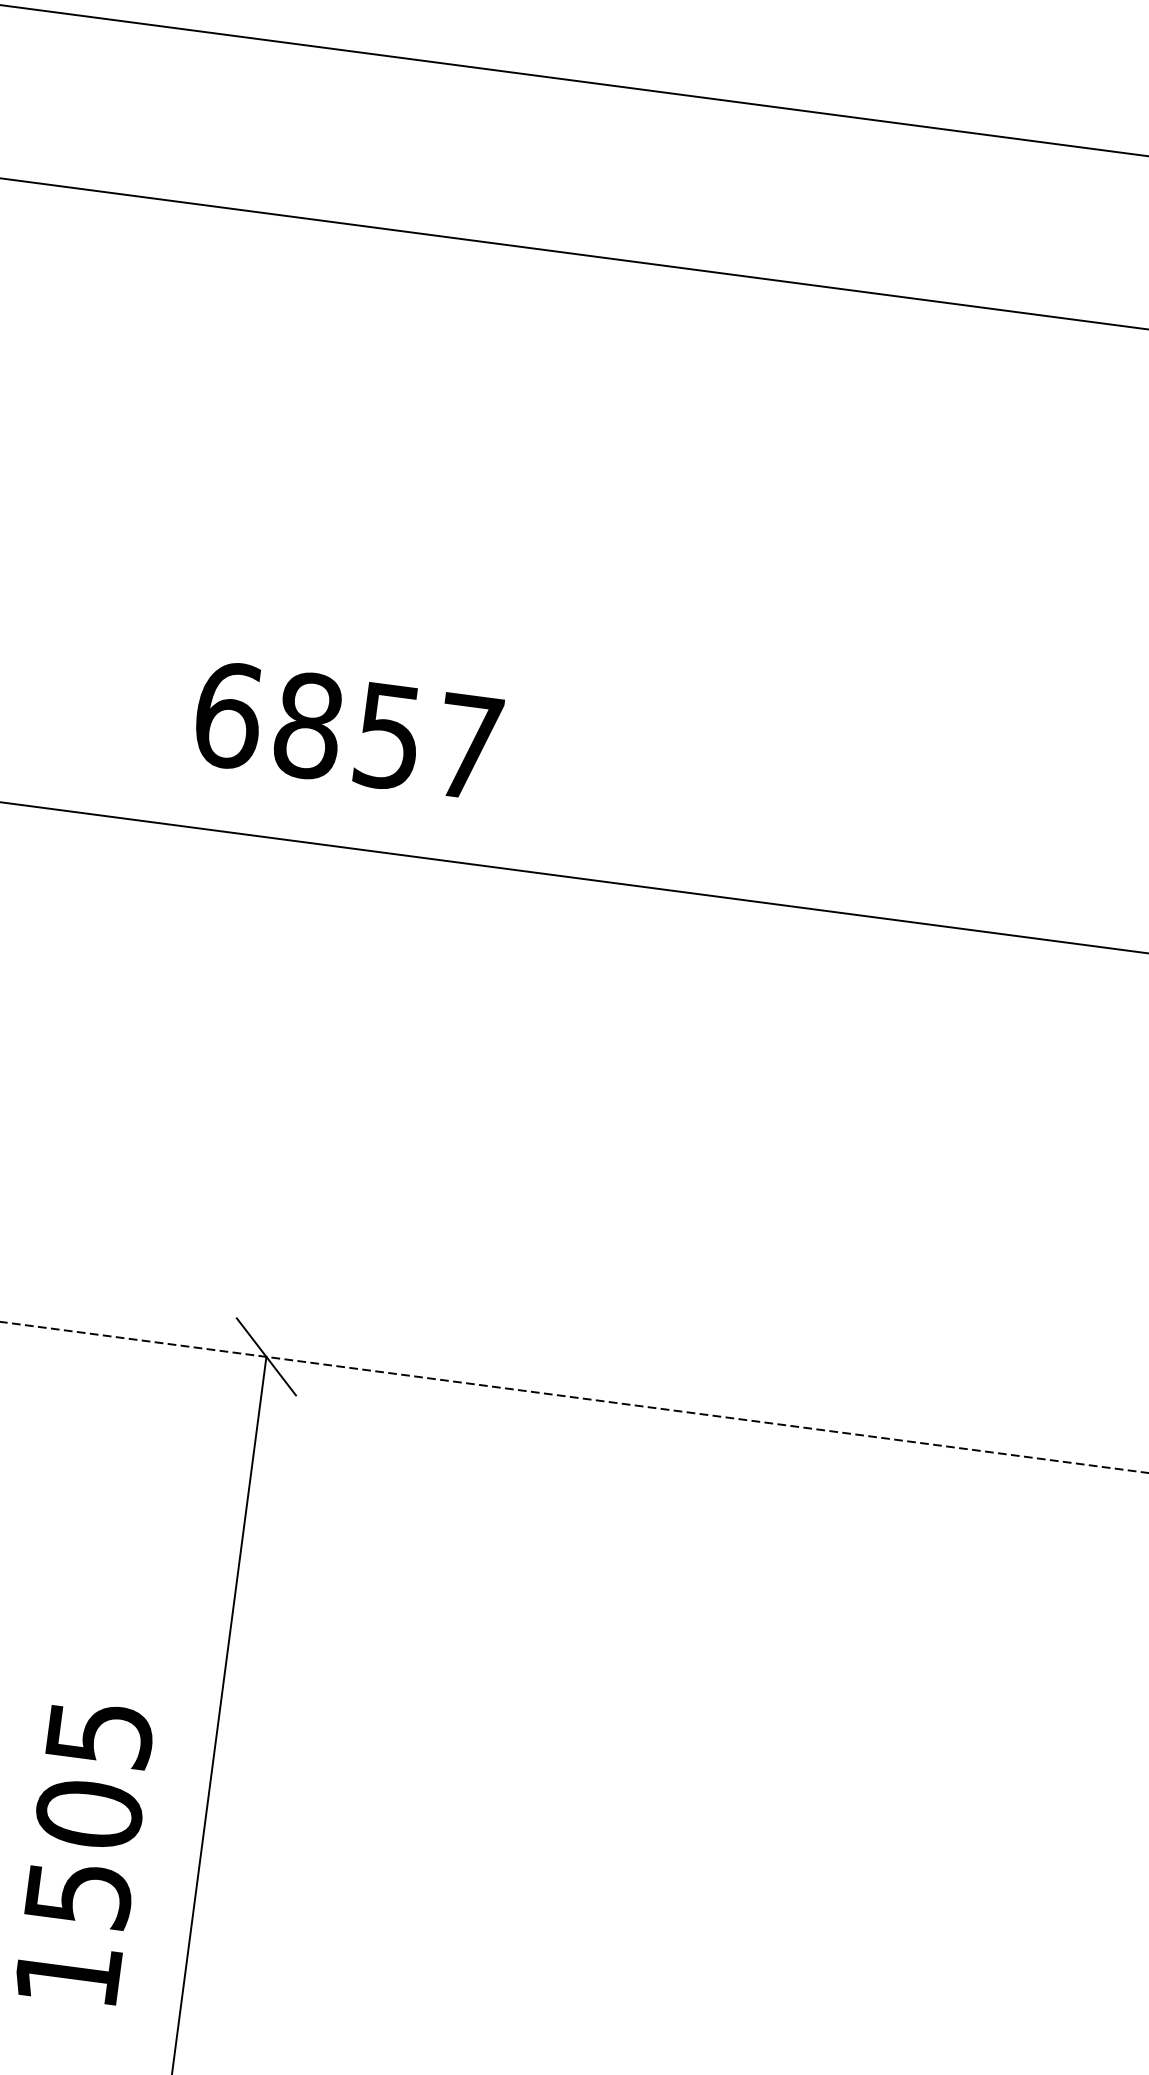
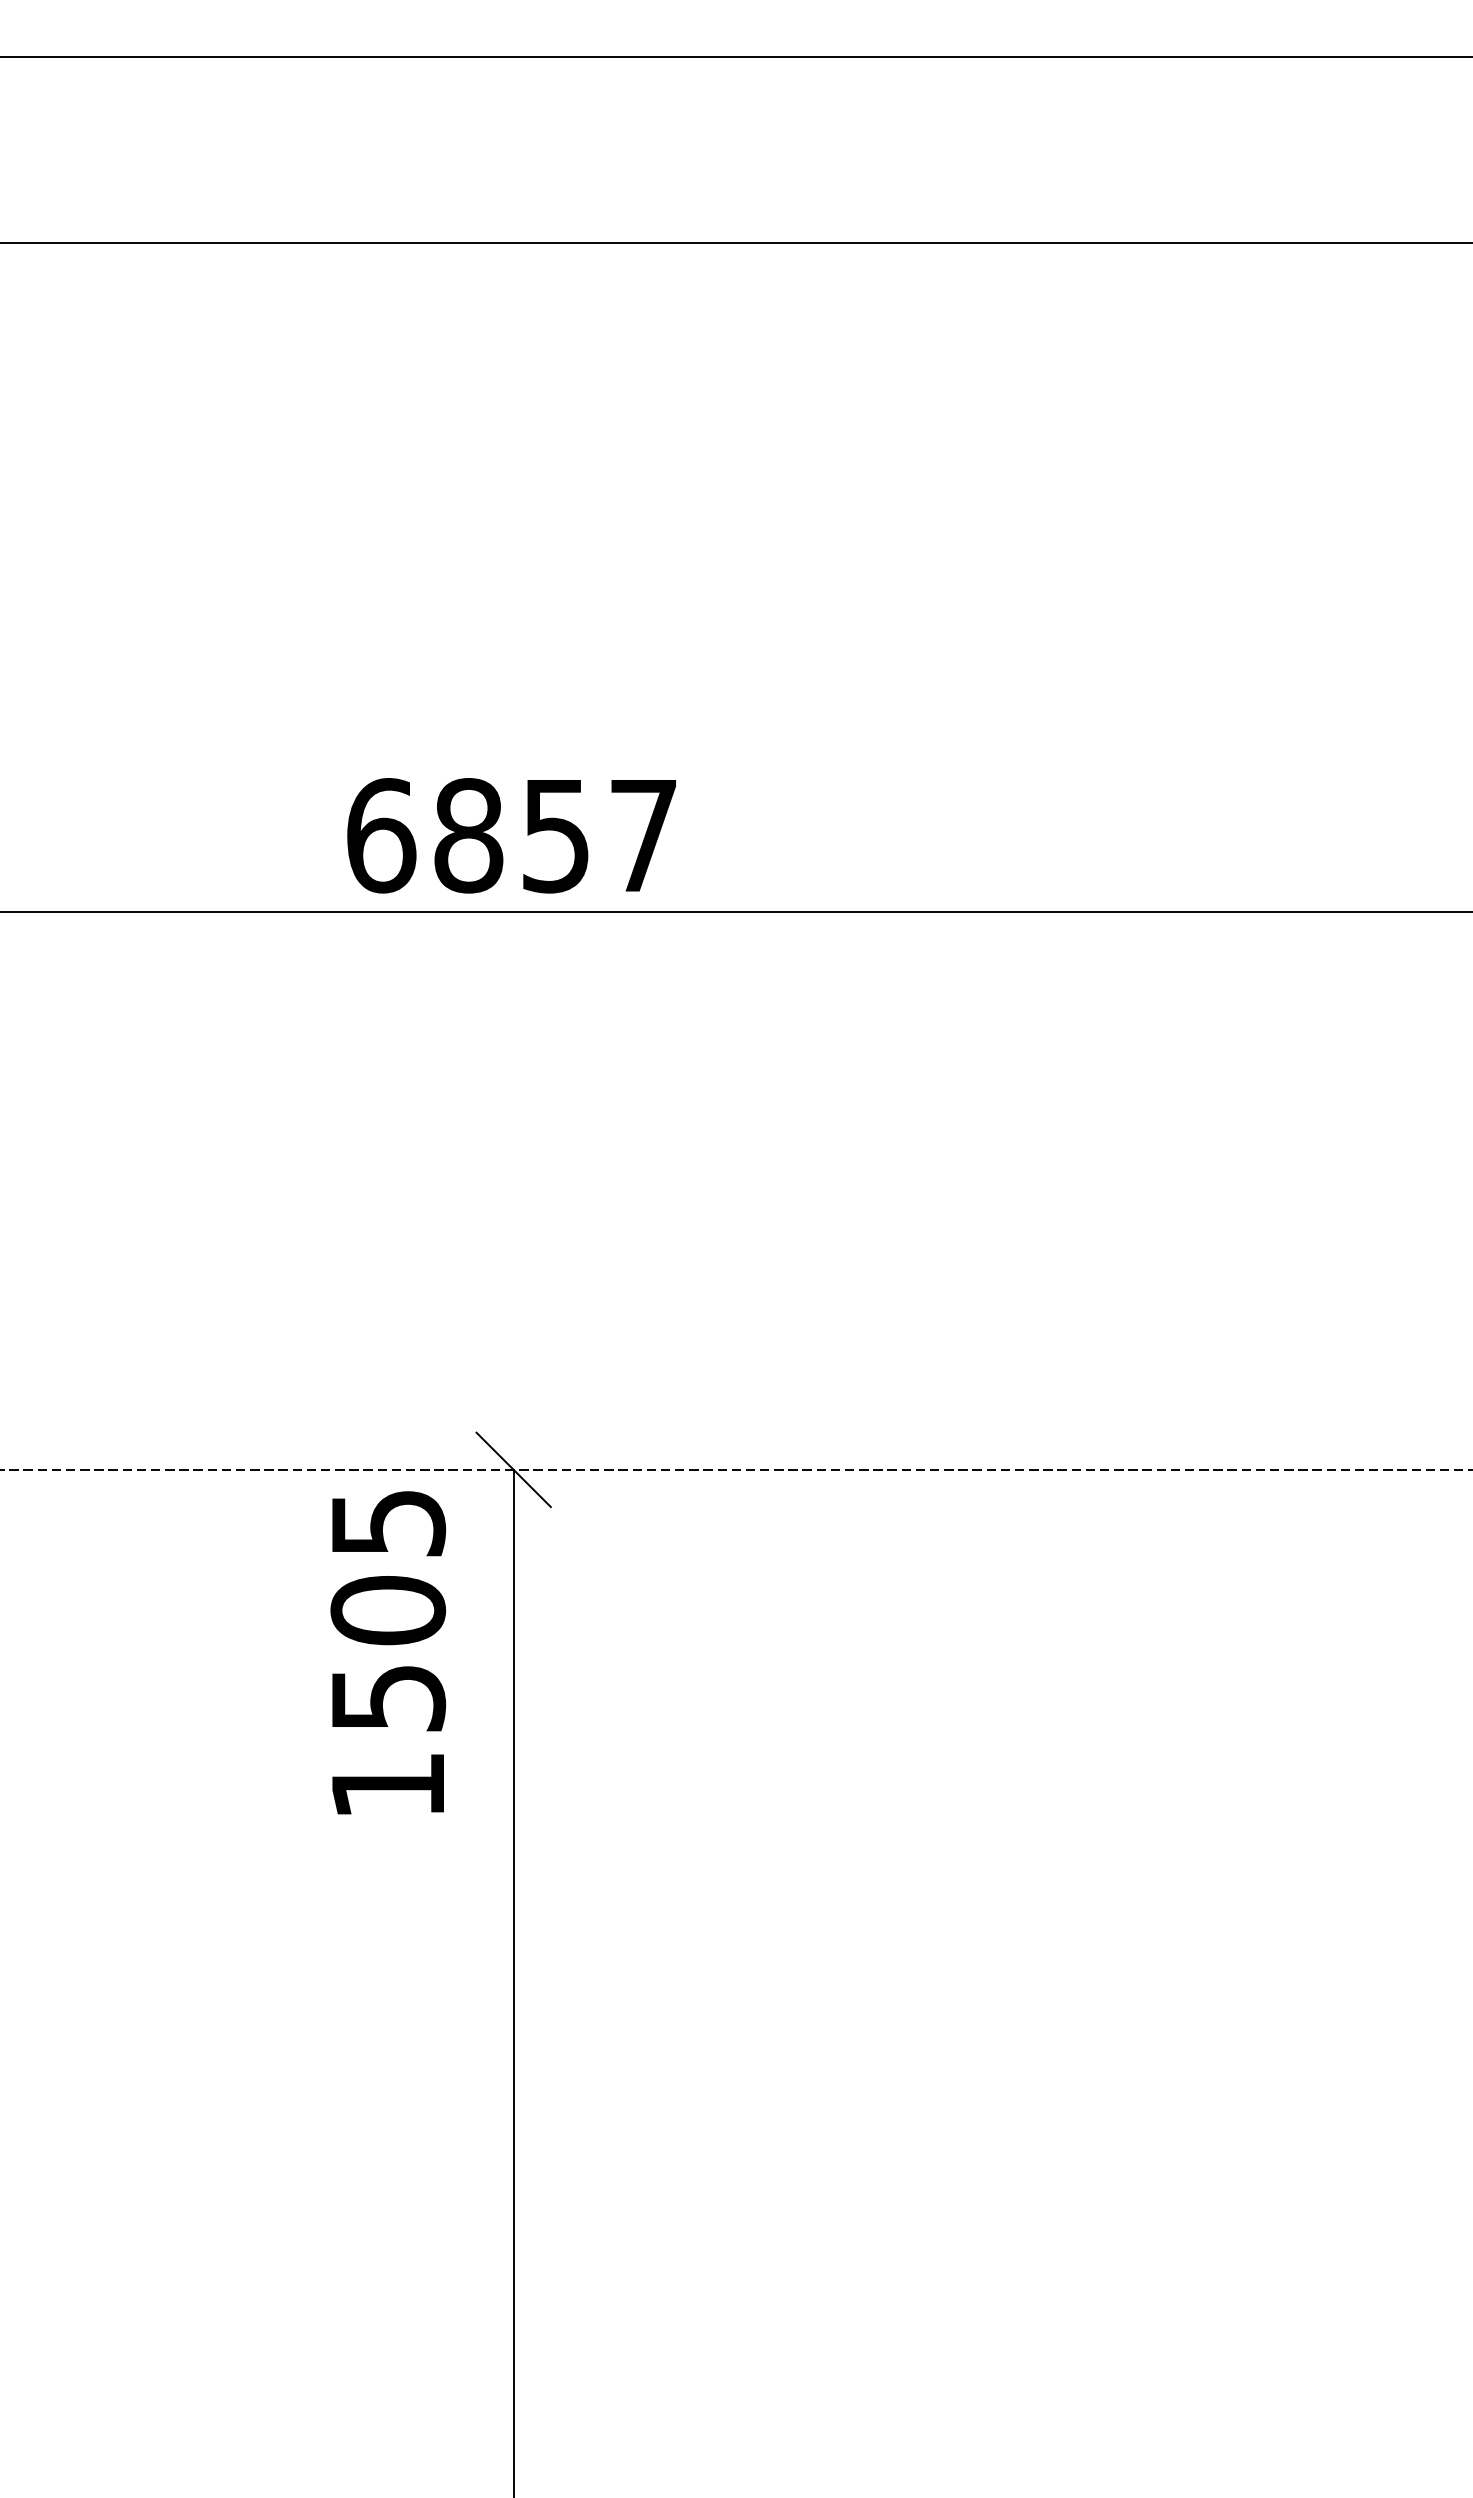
text: (347, 730) -> (511, 835), moved
text: (84, 1852) -> (388, 1652), moved

